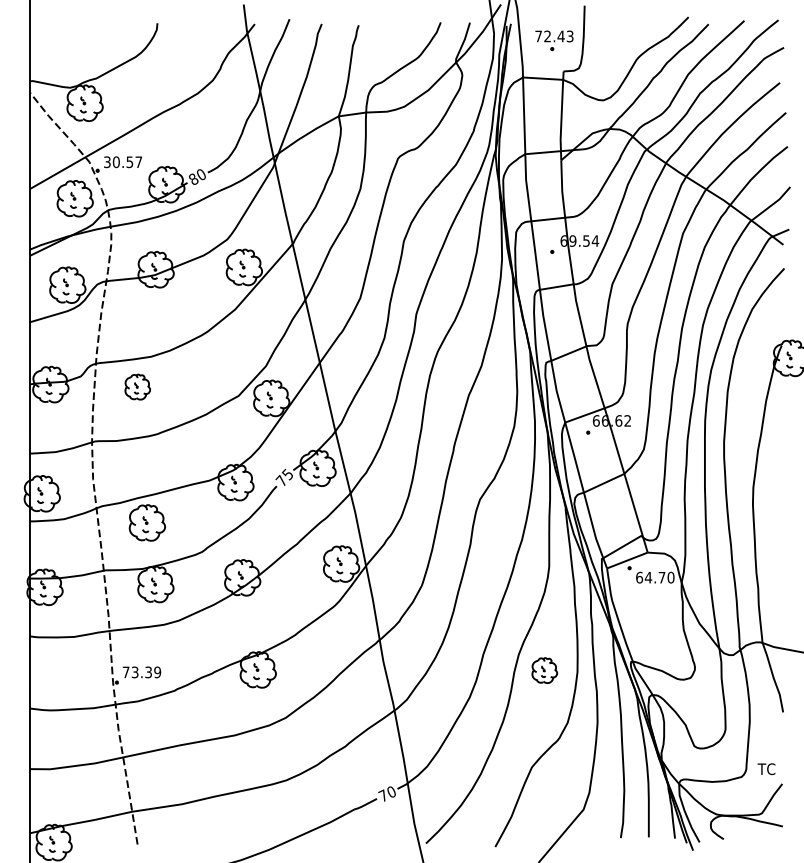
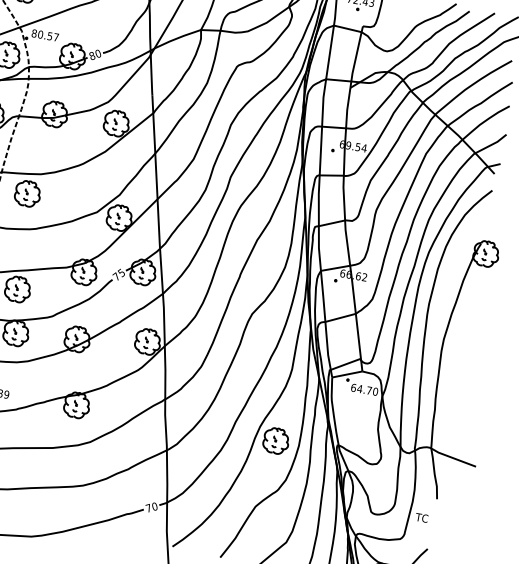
text: (107, 161) -> (34, 33), 30.57 -> 80.57
part: (137, 386) -> (27, 193), size x1.43
part: (544, 670) -> (276, 440), size x1.43
text: (766, 769) -> (421, 518), moved

